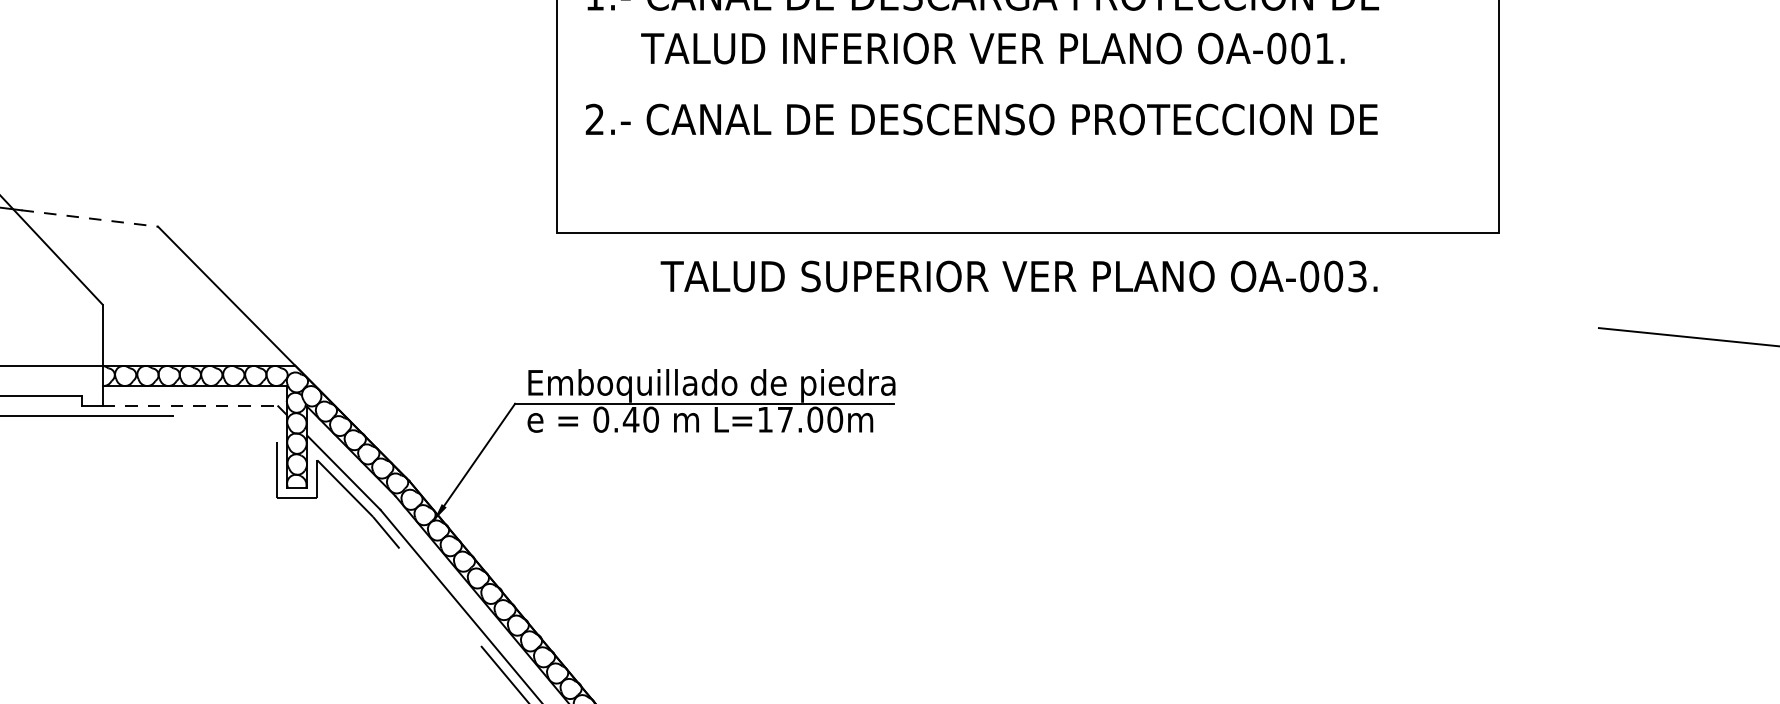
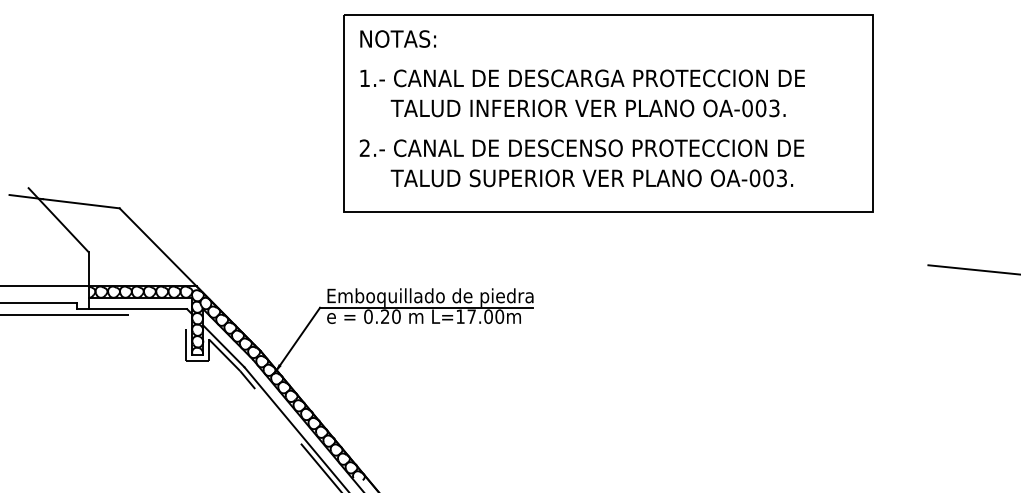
text: (1324, 48) -> (774, 108), OA-001. -> OA-003.
line: (90, 218) -> (81, 203), dashed -> solid
text: (1018, 276) -> (591, 178), moved
line: (191, 406) -> (138, 309), dashed -> solid
text: (629, 419) -> (384, 316), 0.40 -> 0.20

